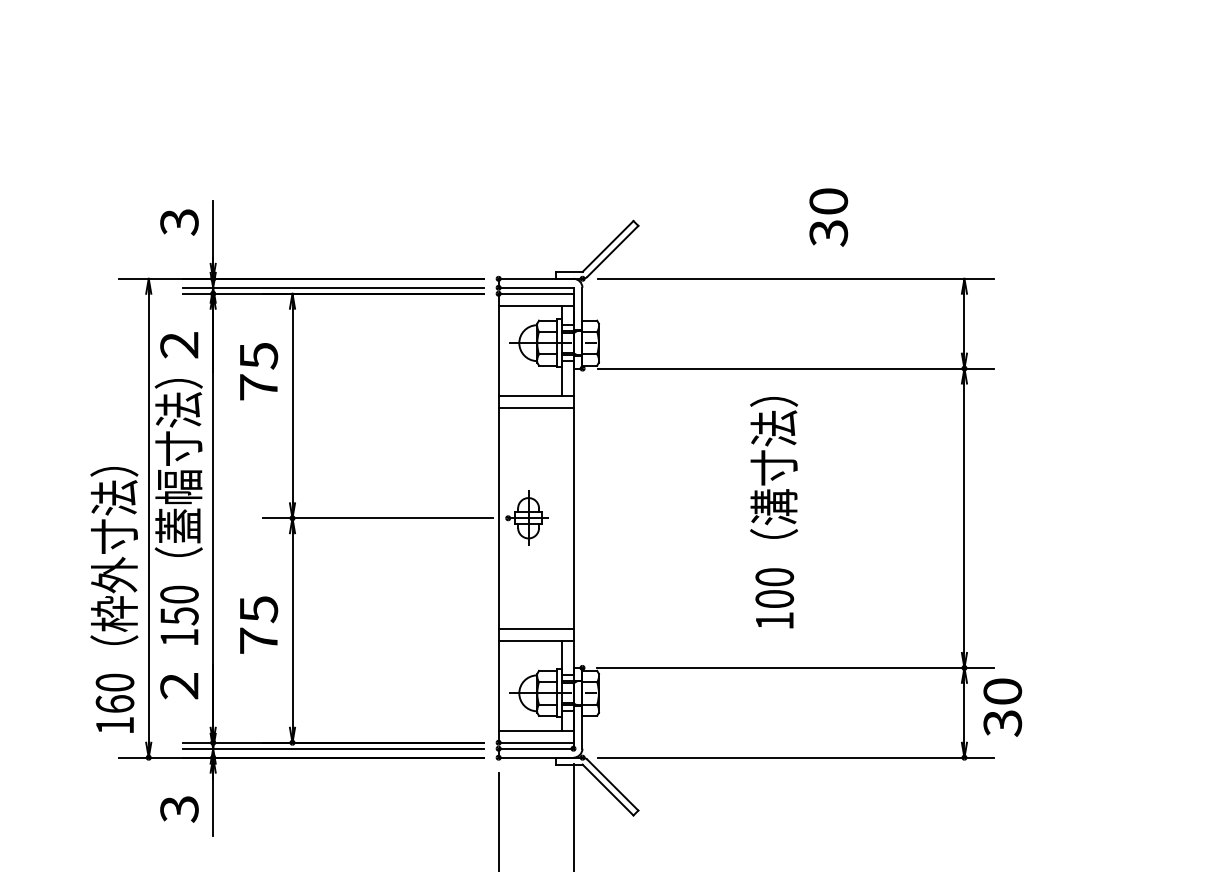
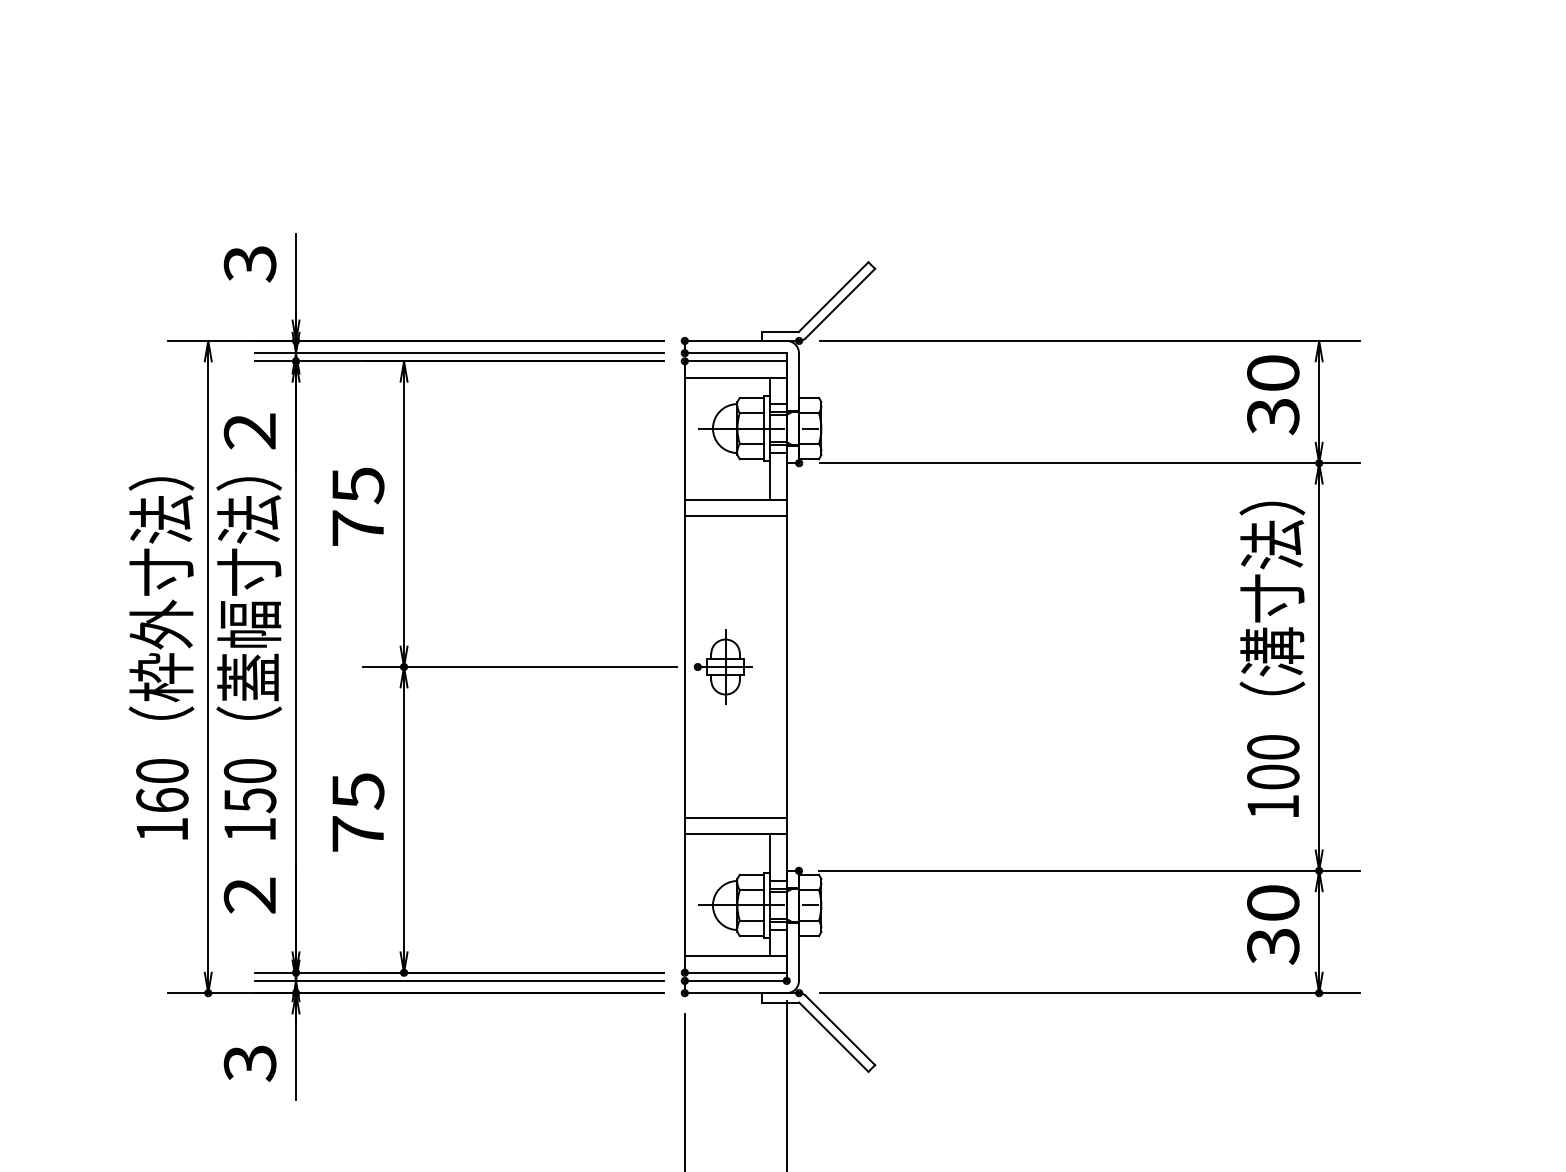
text: (828, 217) -> (1272, 394), moved
text: (259, 371) -> (359, 506), moved
text: (774, 512) -> (1272, 659), moved
text: (114, 599) -> (161, 657), moved
text: (1002, 707) -> (1272, 924), moved

